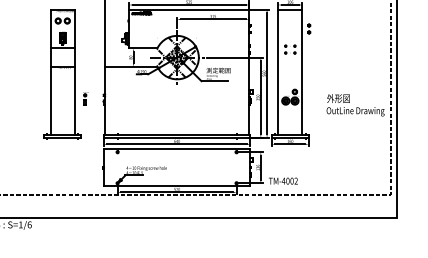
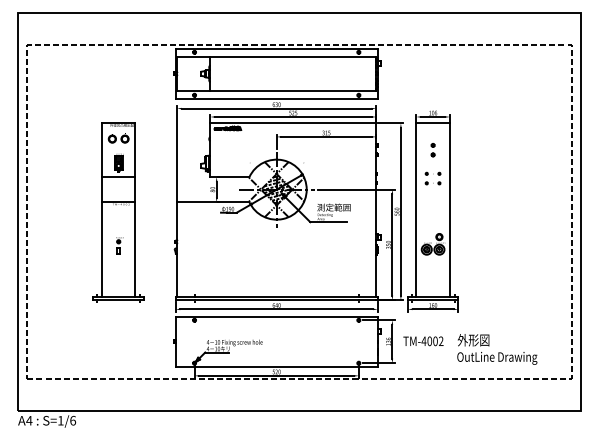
part: (308, 29) -> (432, 150), moved
part: (85, 98) -> (119, 245), moved
text: (355, 105) -> (497, 349), moved
text: (283, 181) -> (423, 341), moved

